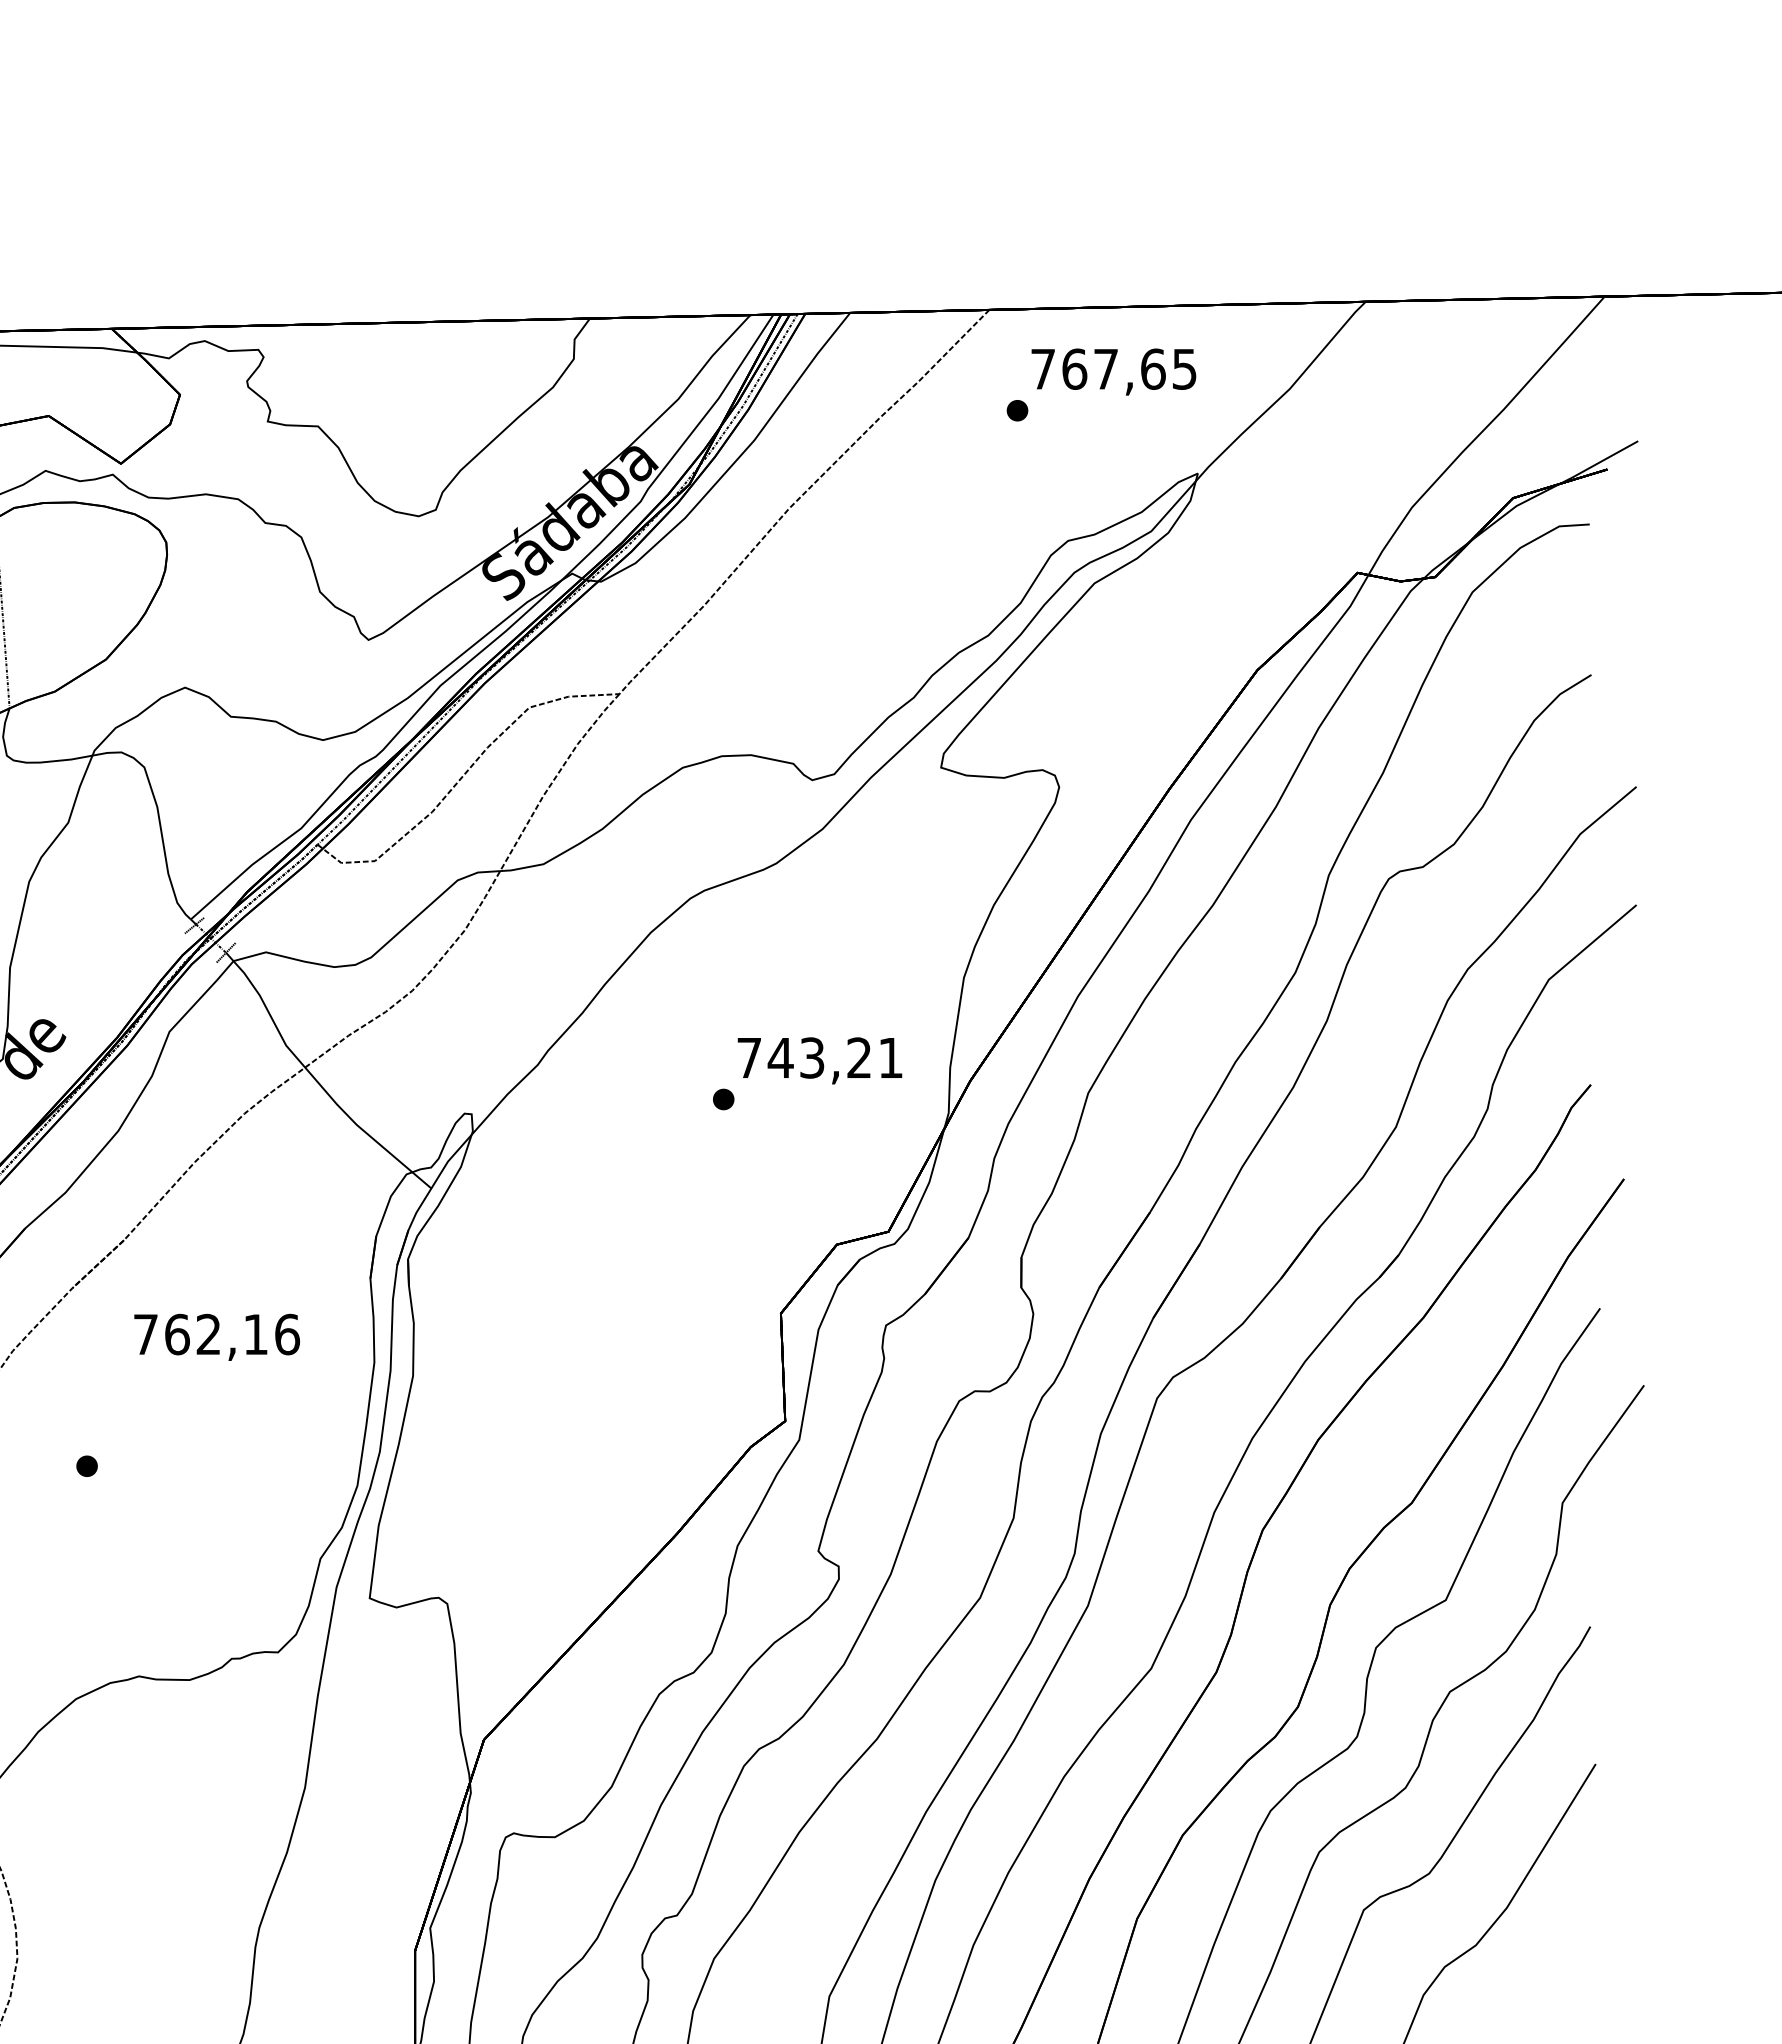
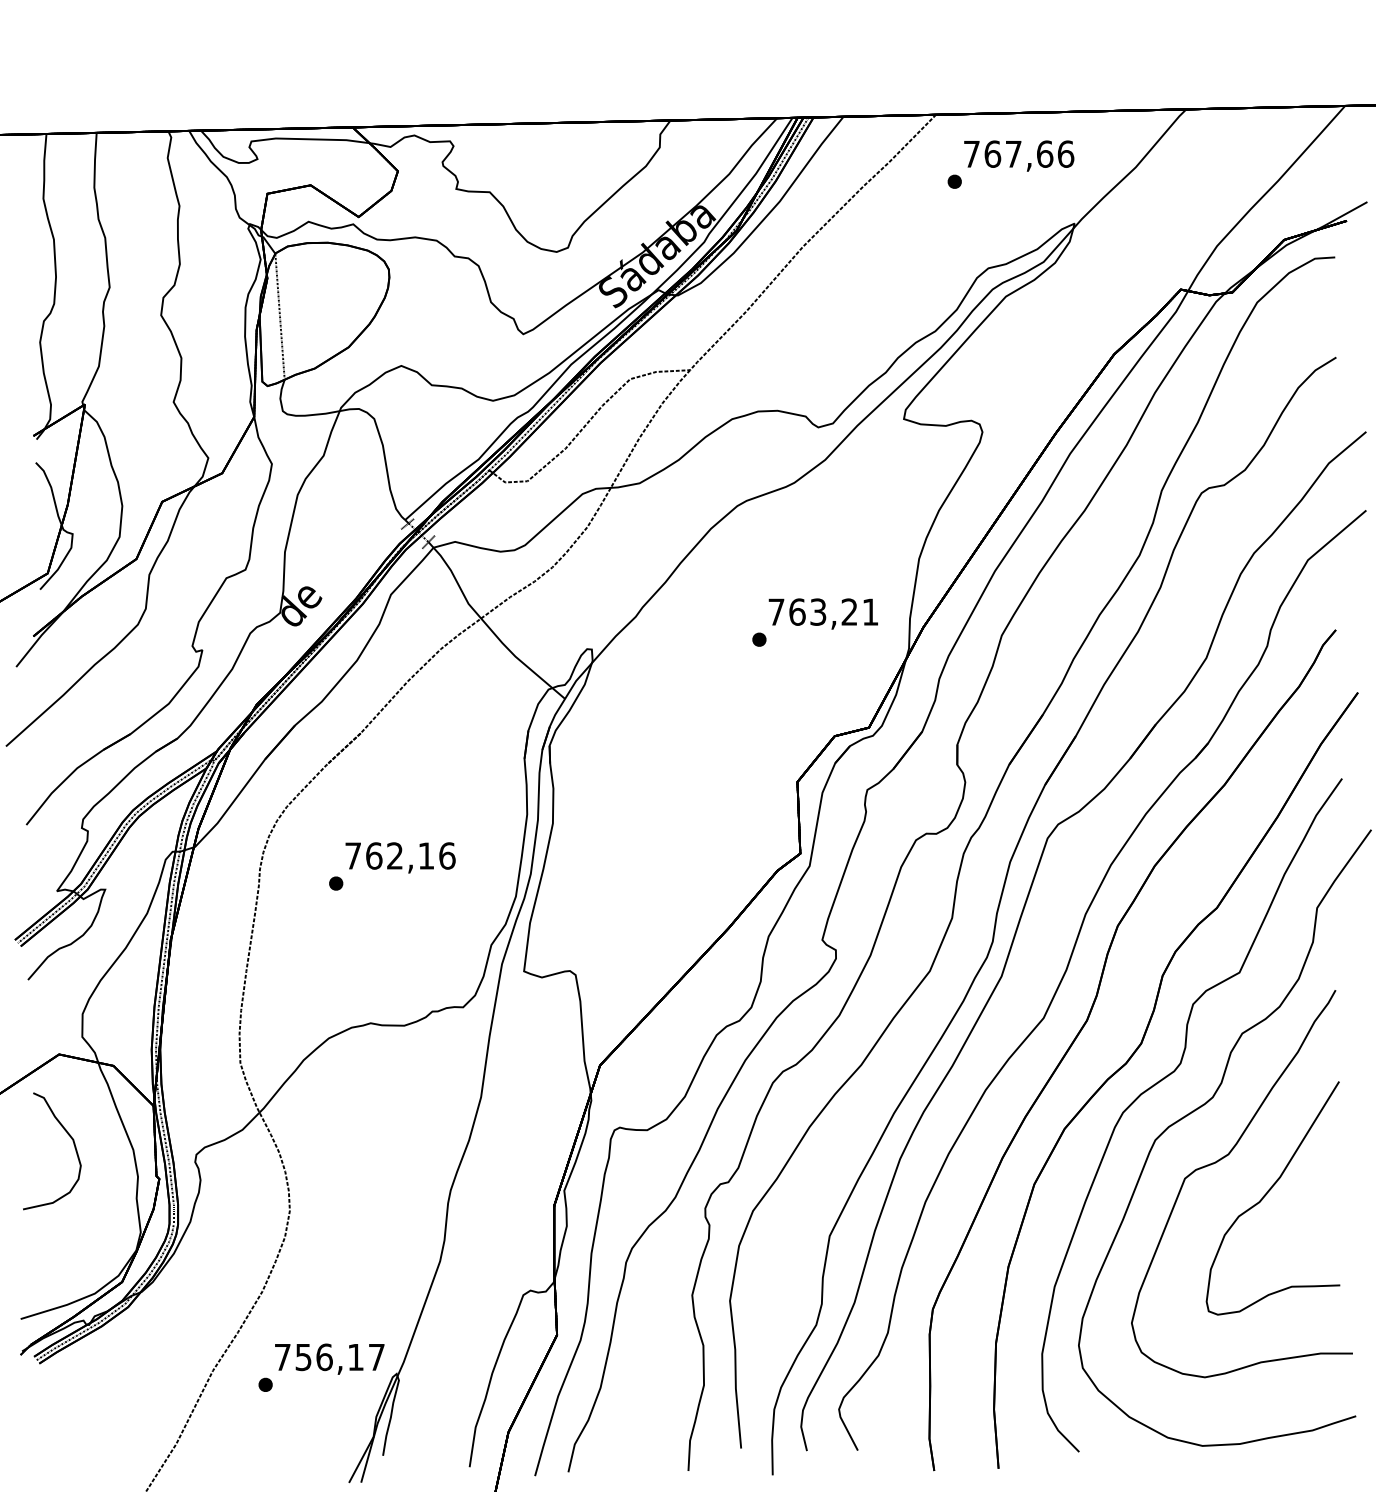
text: (1184, 368) -> (1065, 153), 767,65 -> 767,66
text: (780, 1057) -> (797, 611), 743,21 -> 763,21
text: (216, 1336) -> (400, 857), moved

